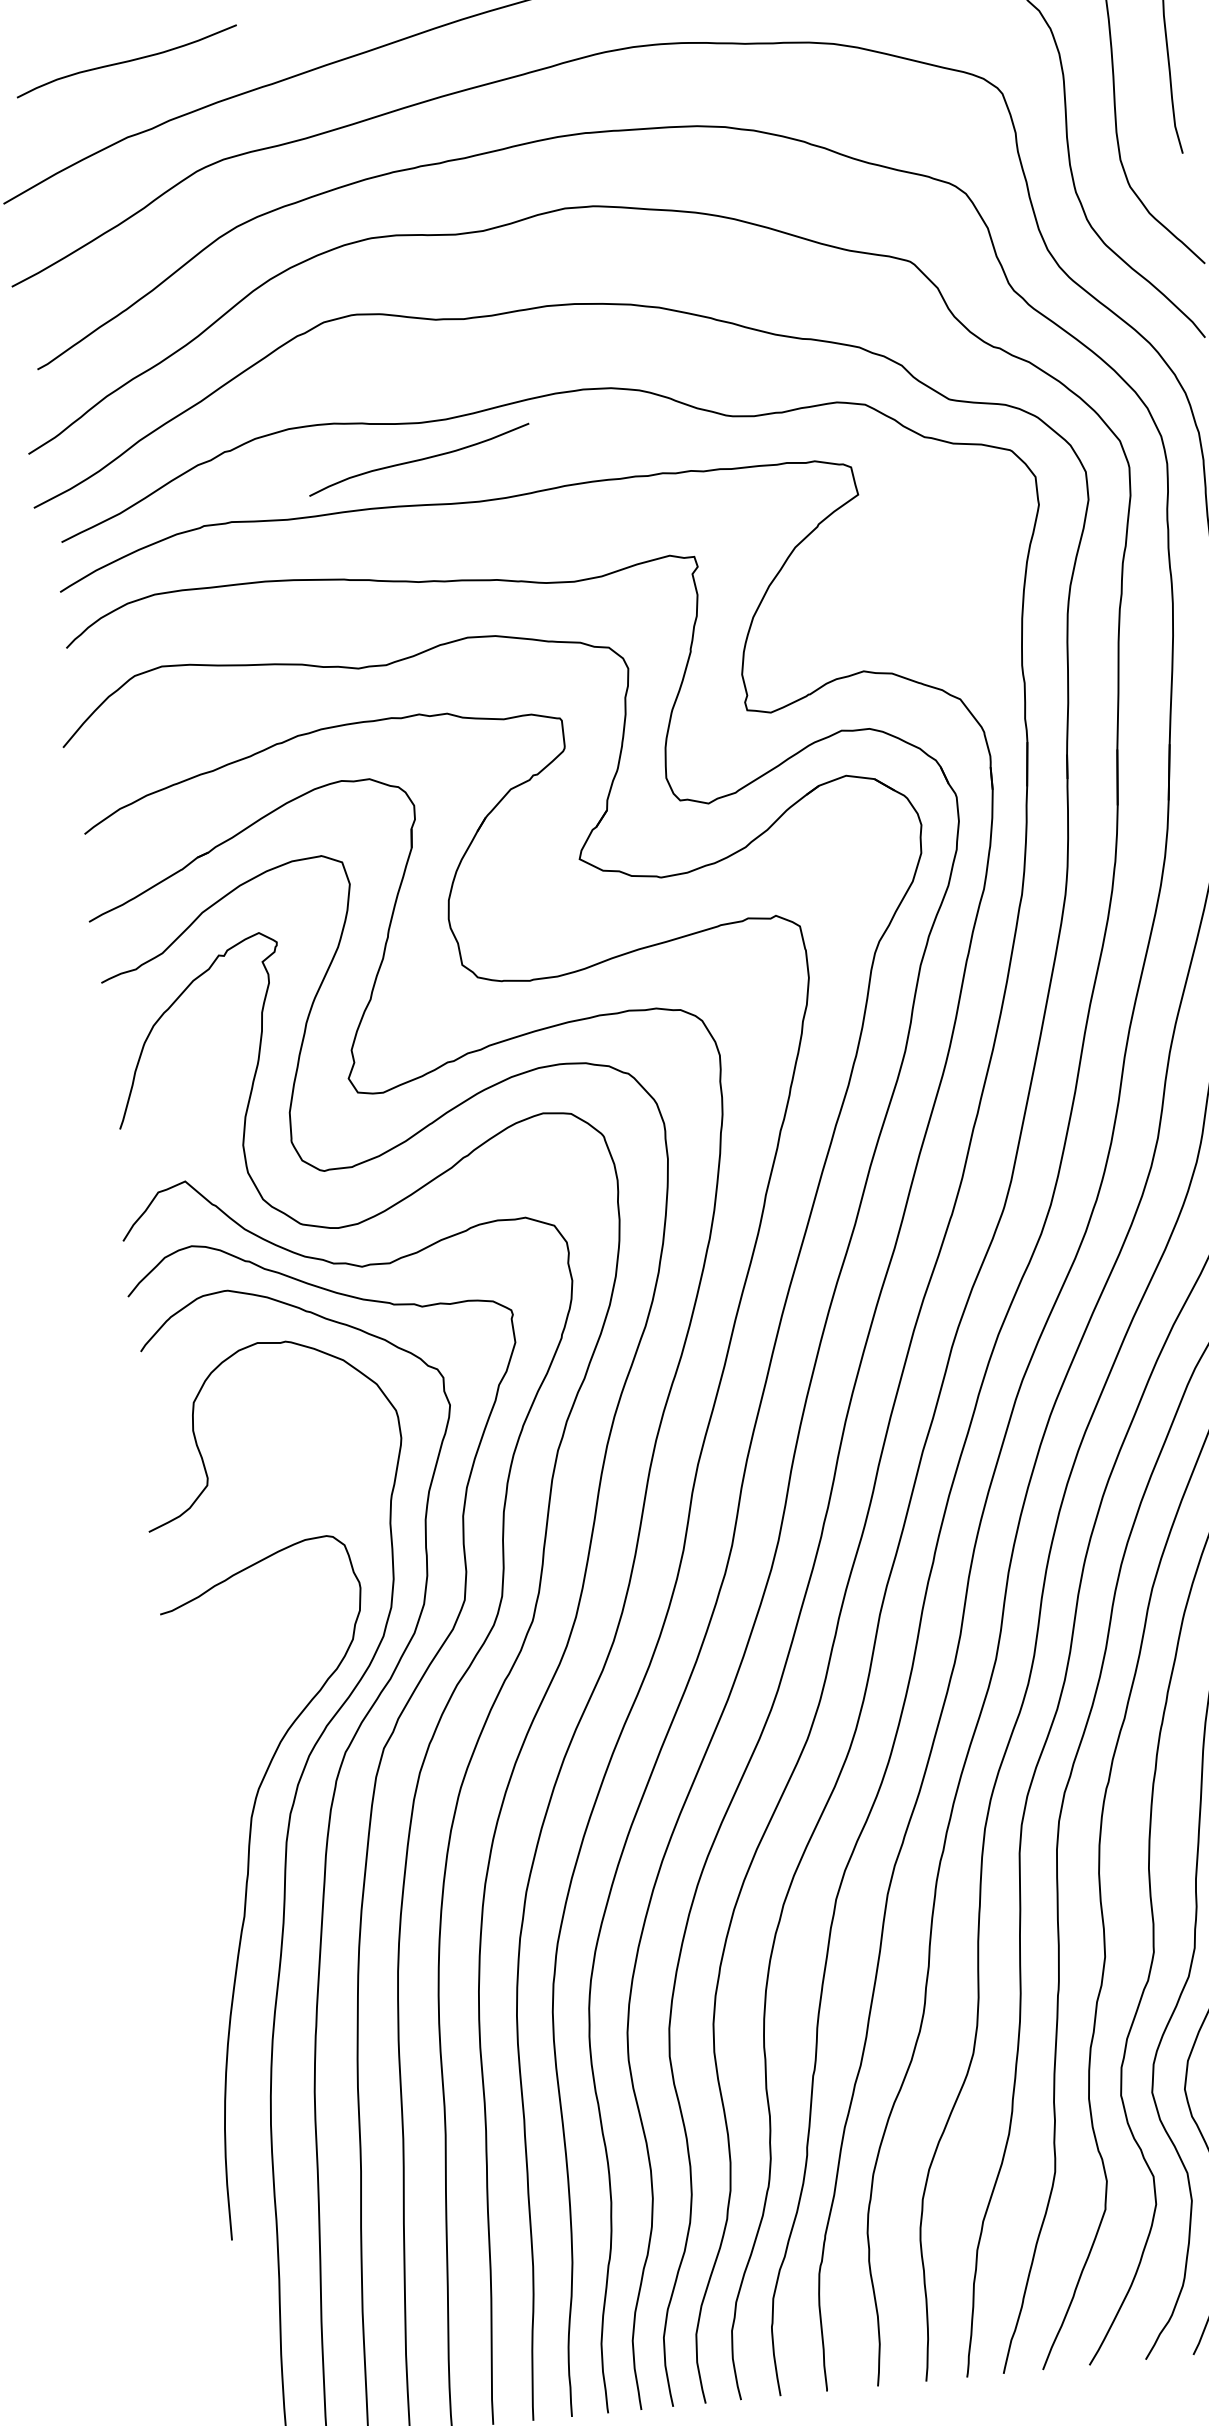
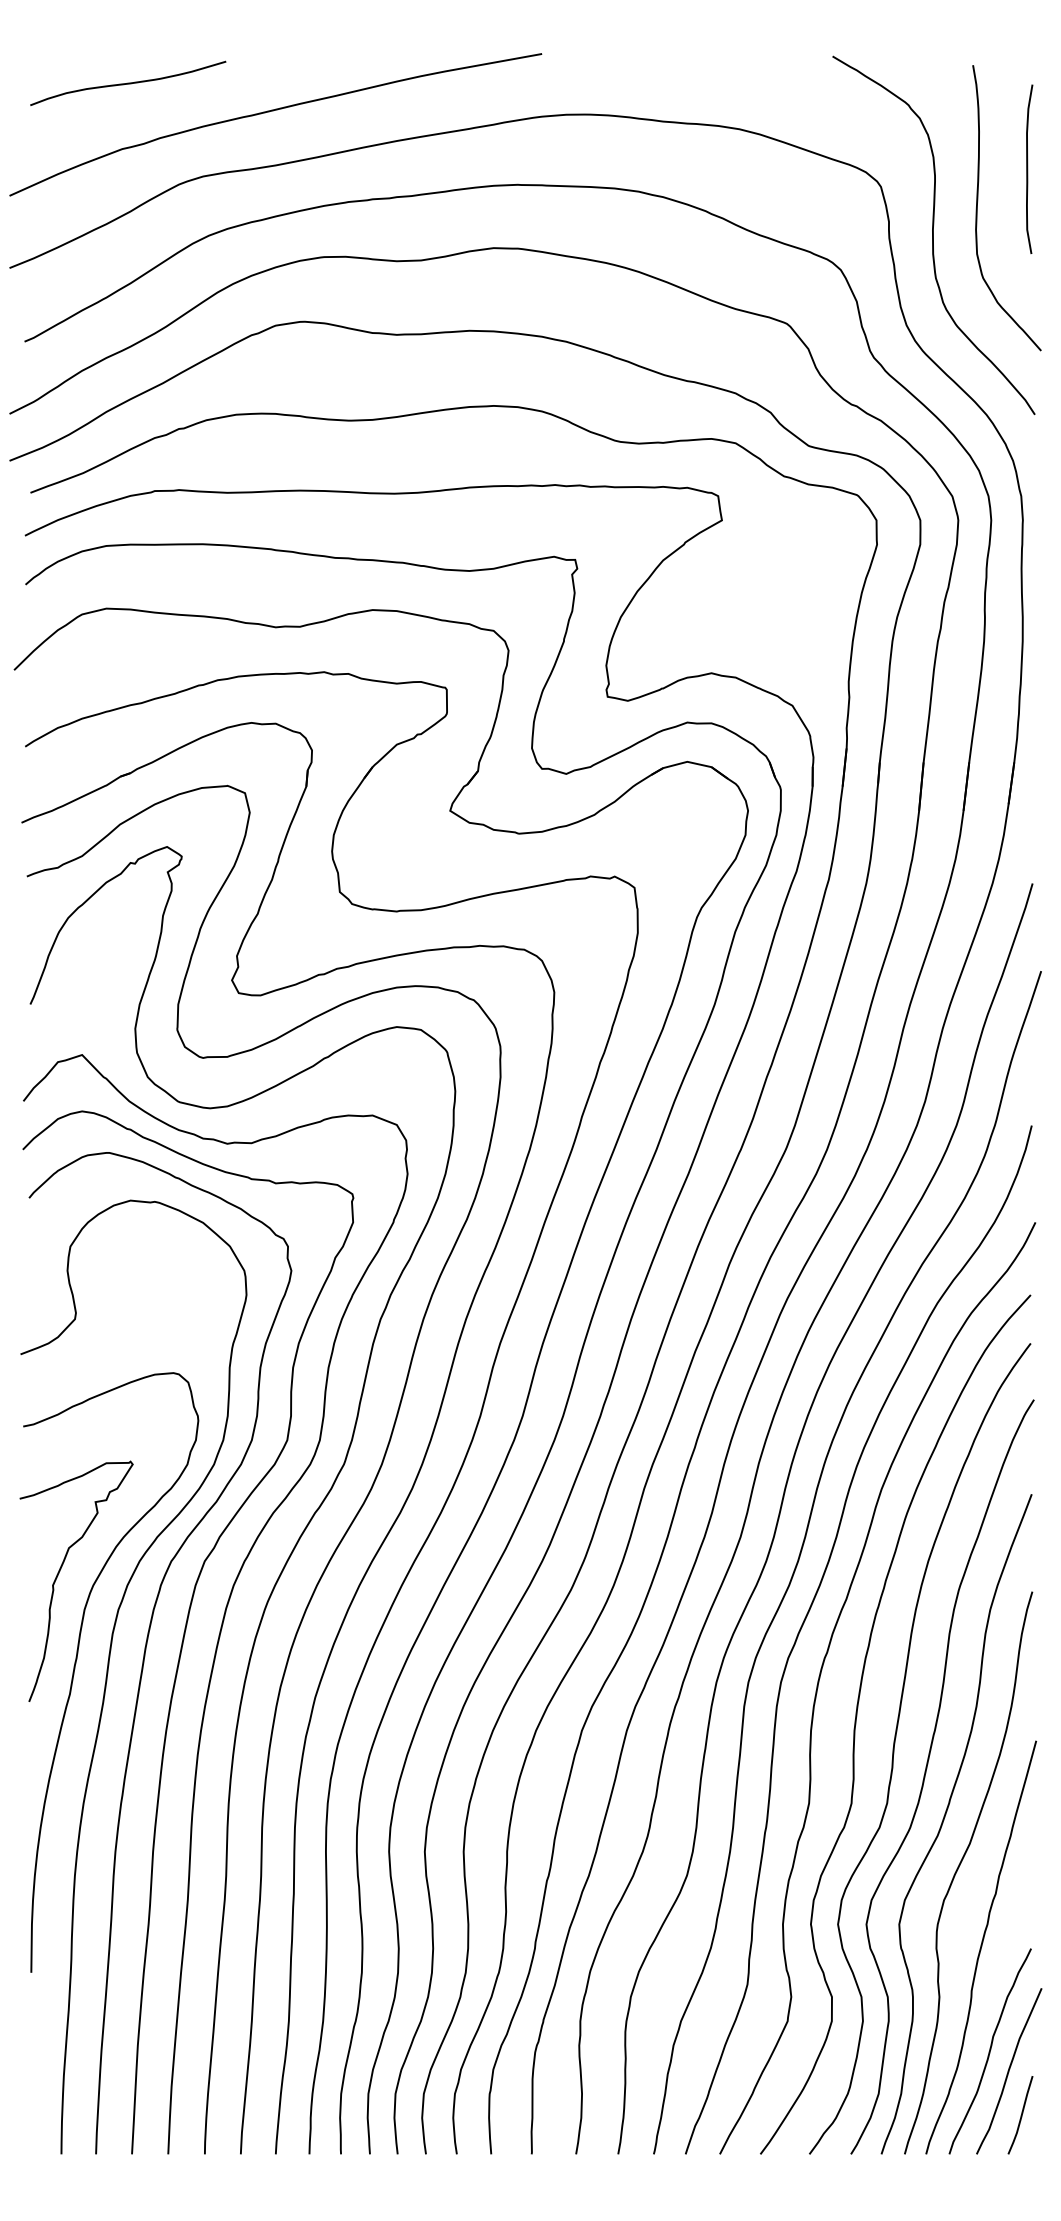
curve: (419, 458) -> (346, 451), removed
curve: (219, 1776) -> (60, 1571), added

